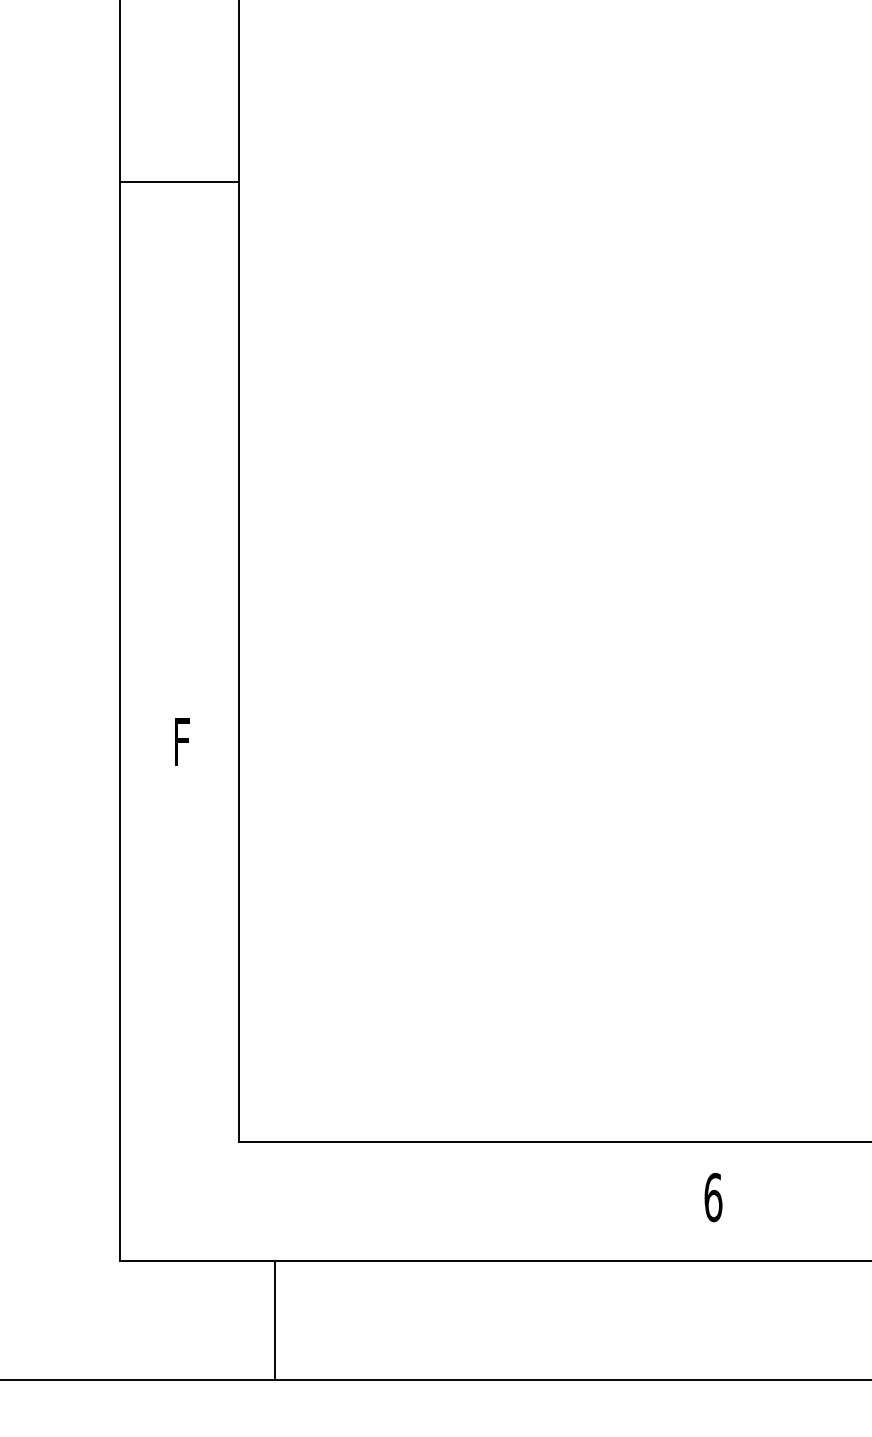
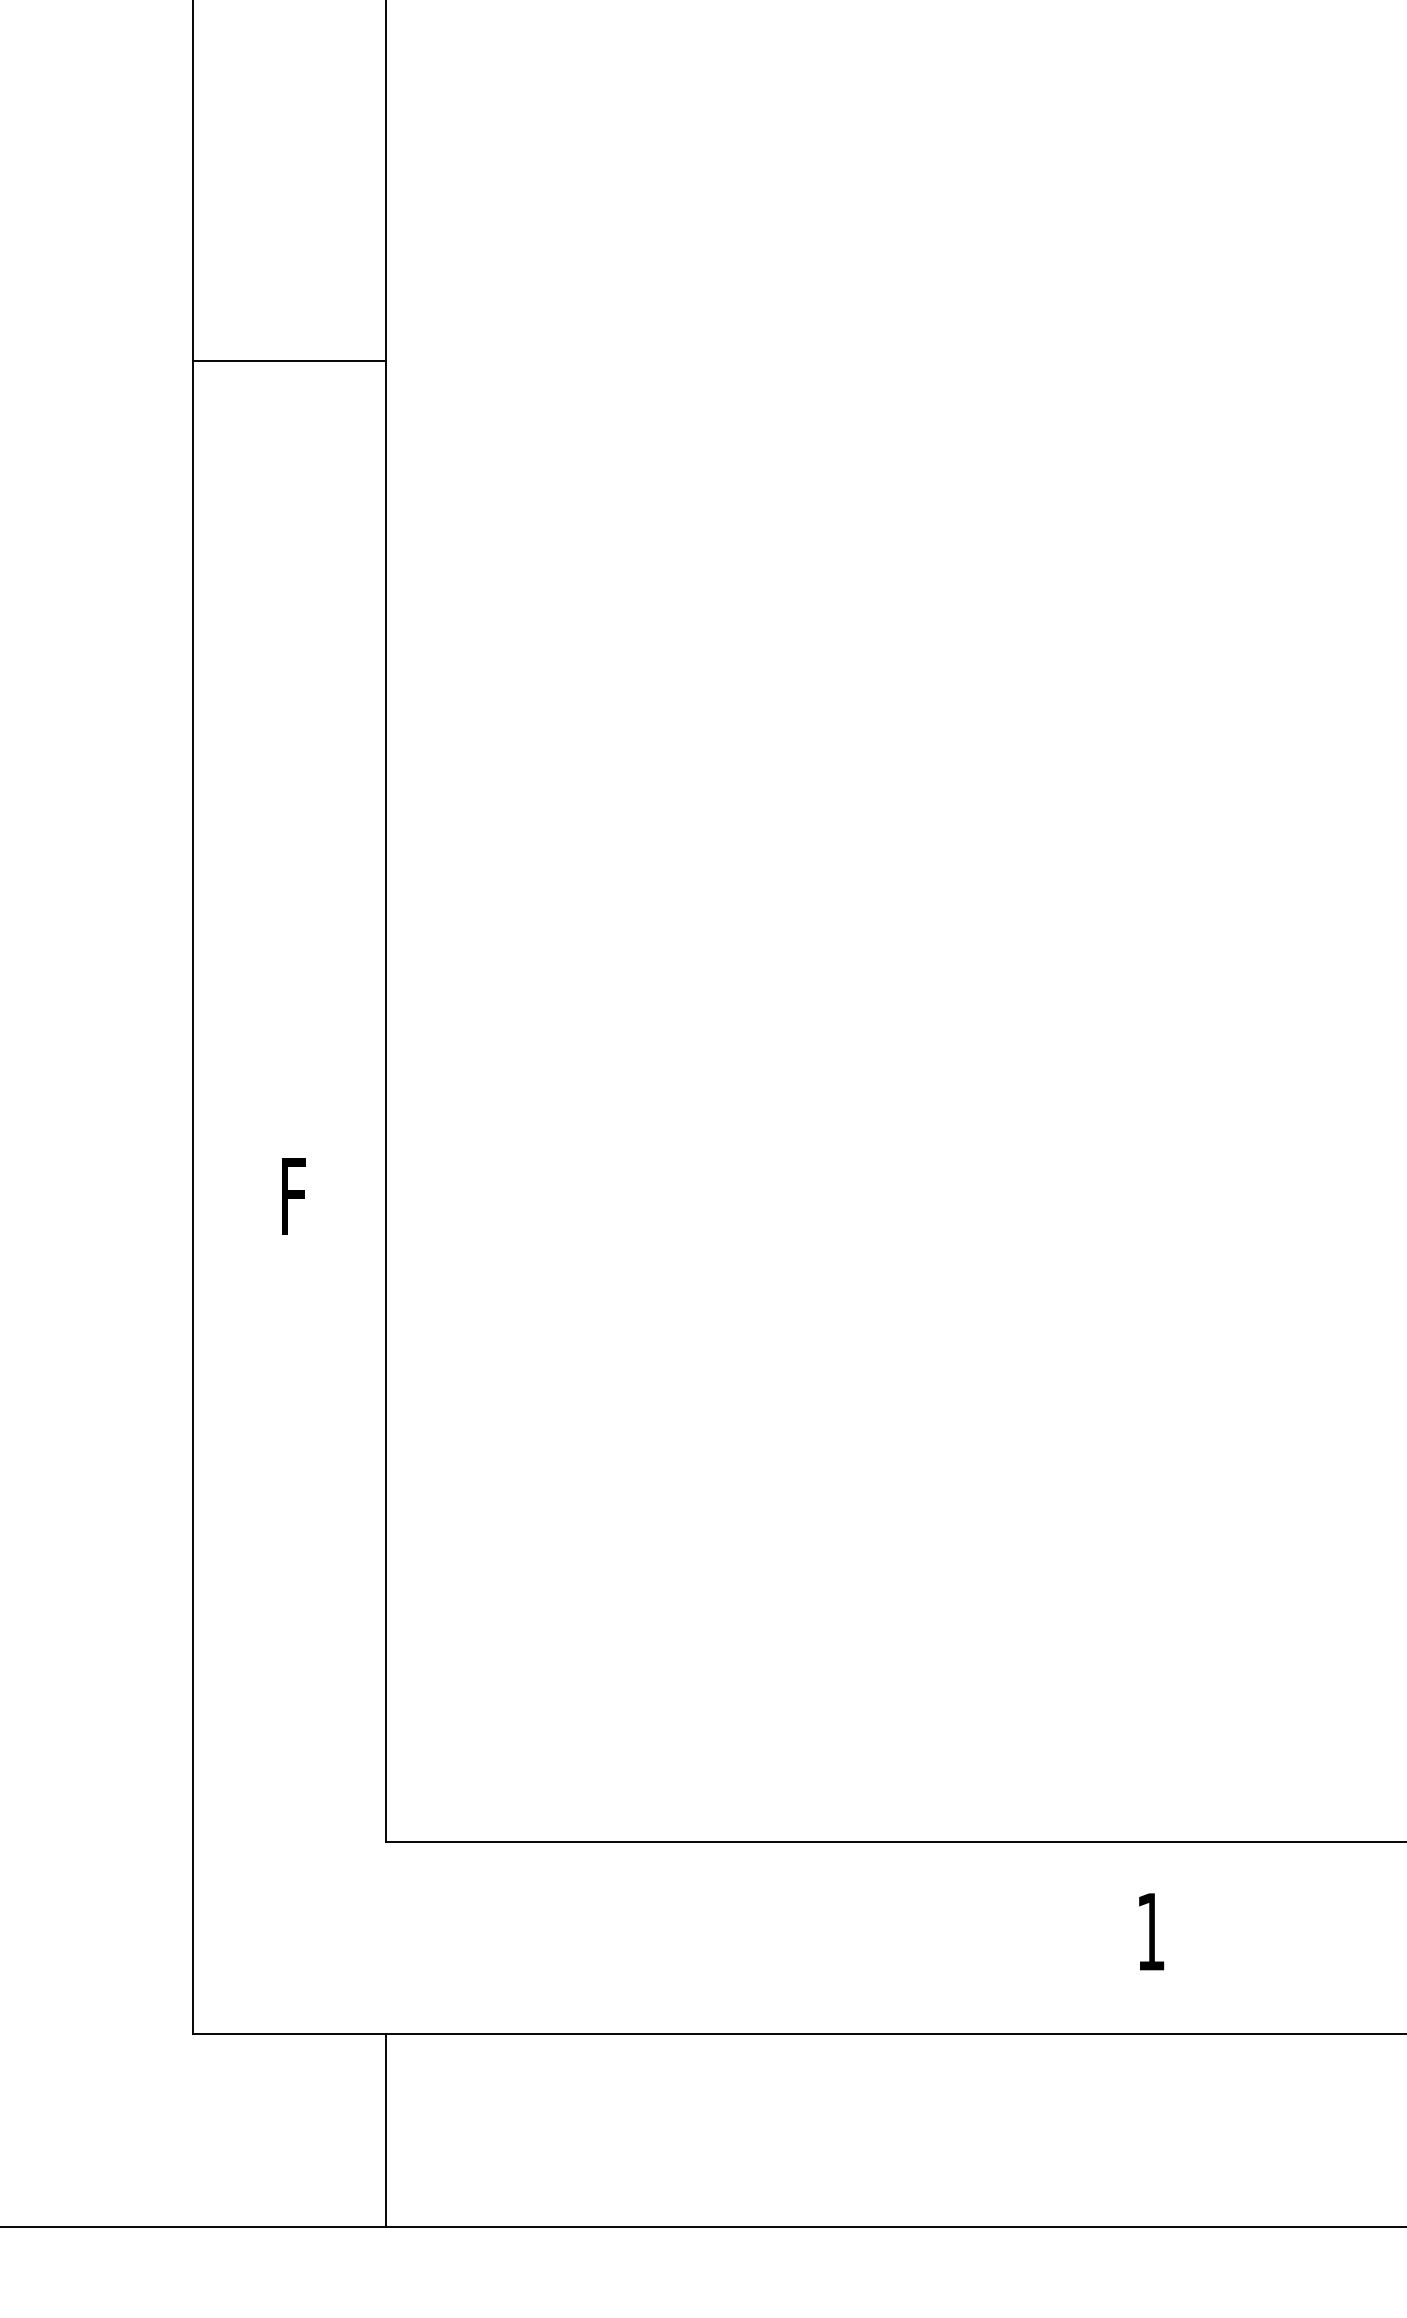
line: (179, 181) -> (289, 360), moved
text: (713, 1197) -> (1151, 1931), 6 -> 1
line: (275, 1320) -> (386, 2130), moved

